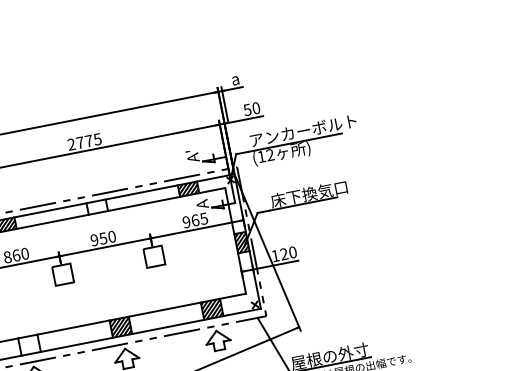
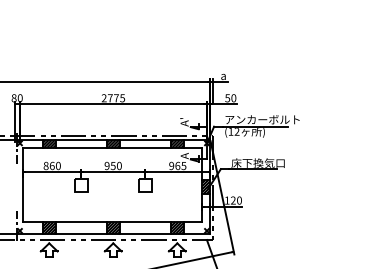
hatch: (97, 206) -> (113, 143), added
hatch: (29, 345) -> (49, 228), added

